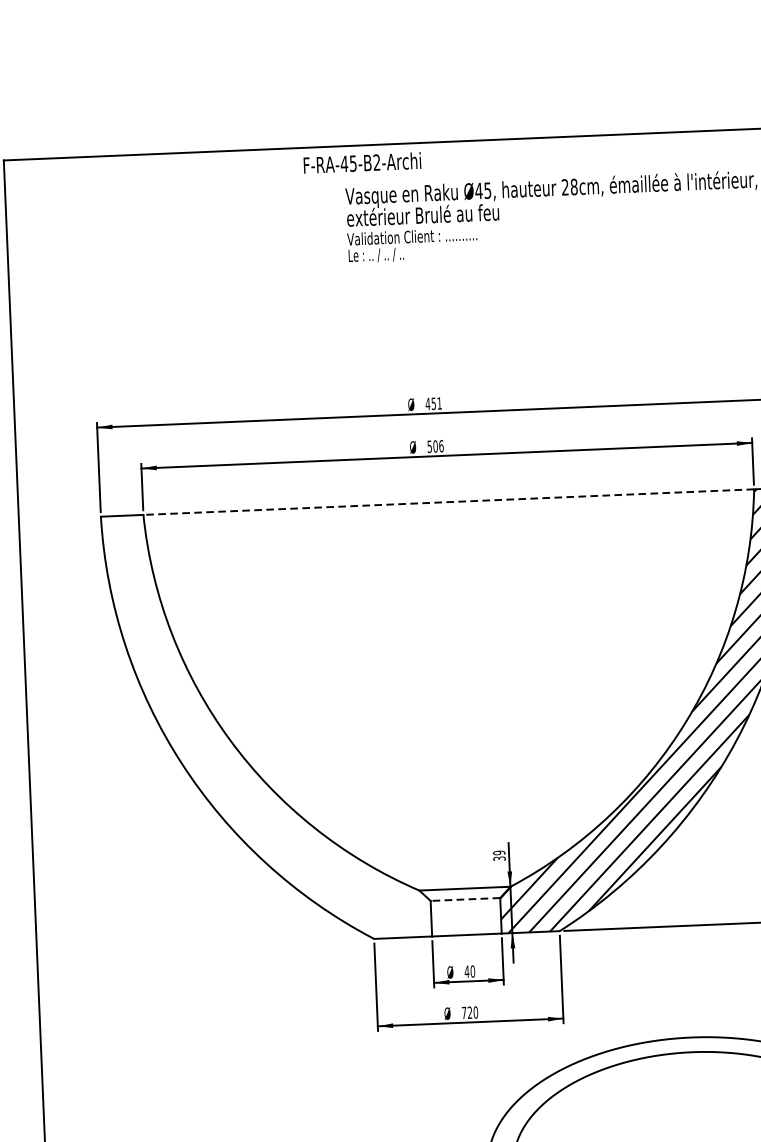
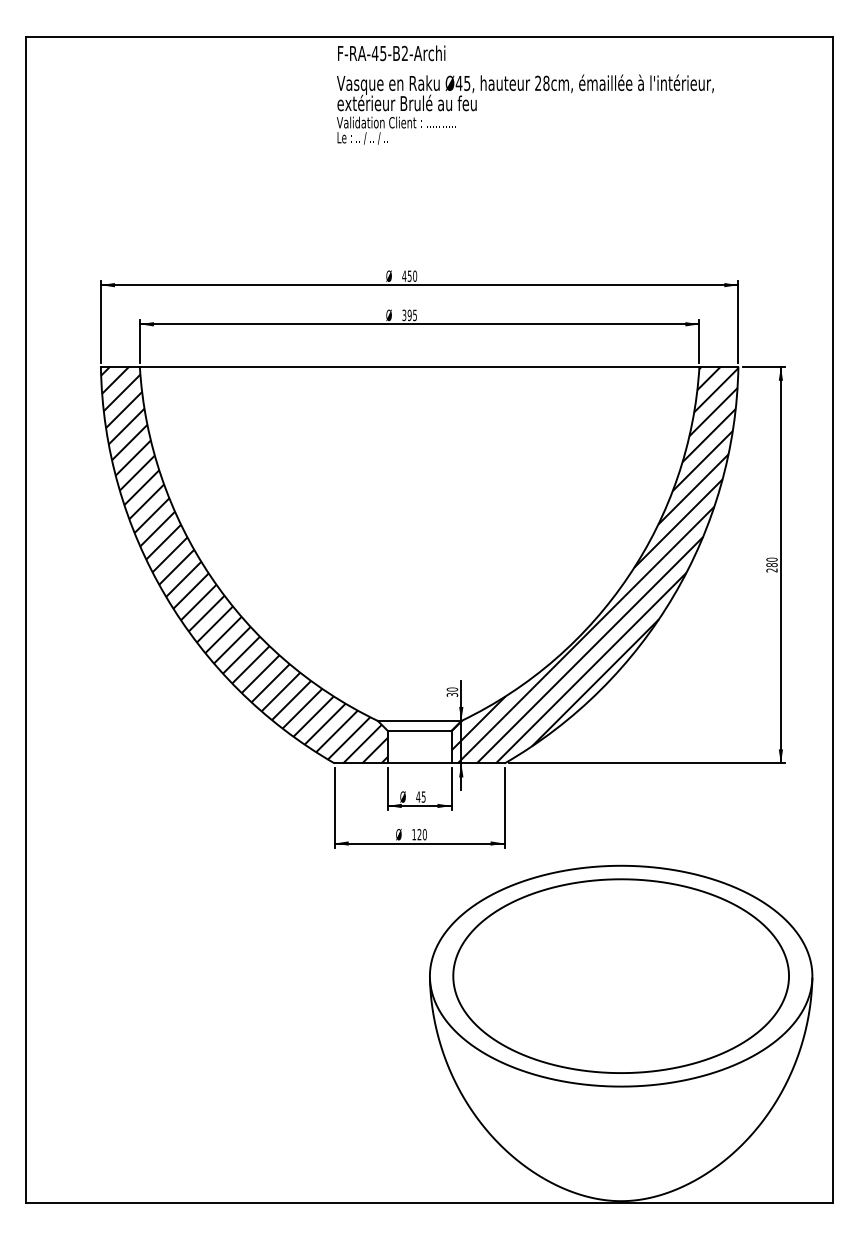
text: (362, 163) -> (391, 53), moved
text: (440, 402) -> (415, 275), 451 -> 450
text: (435, 446) -> (409, 315), 506 -> 395
line: (448, 501) -> (419, 366), dashed -> solid
hatch: (266, 725) -> (244, 564), added
text: (499, 852) -> (452, 689), 39 -> 30
line: (465, 899) -> (419, 730), dashed -> solid
text: (472, 970) -> (423, 796), 40 -> 45
text: (464, 1012) -> (414, 834), 720 -> 120

